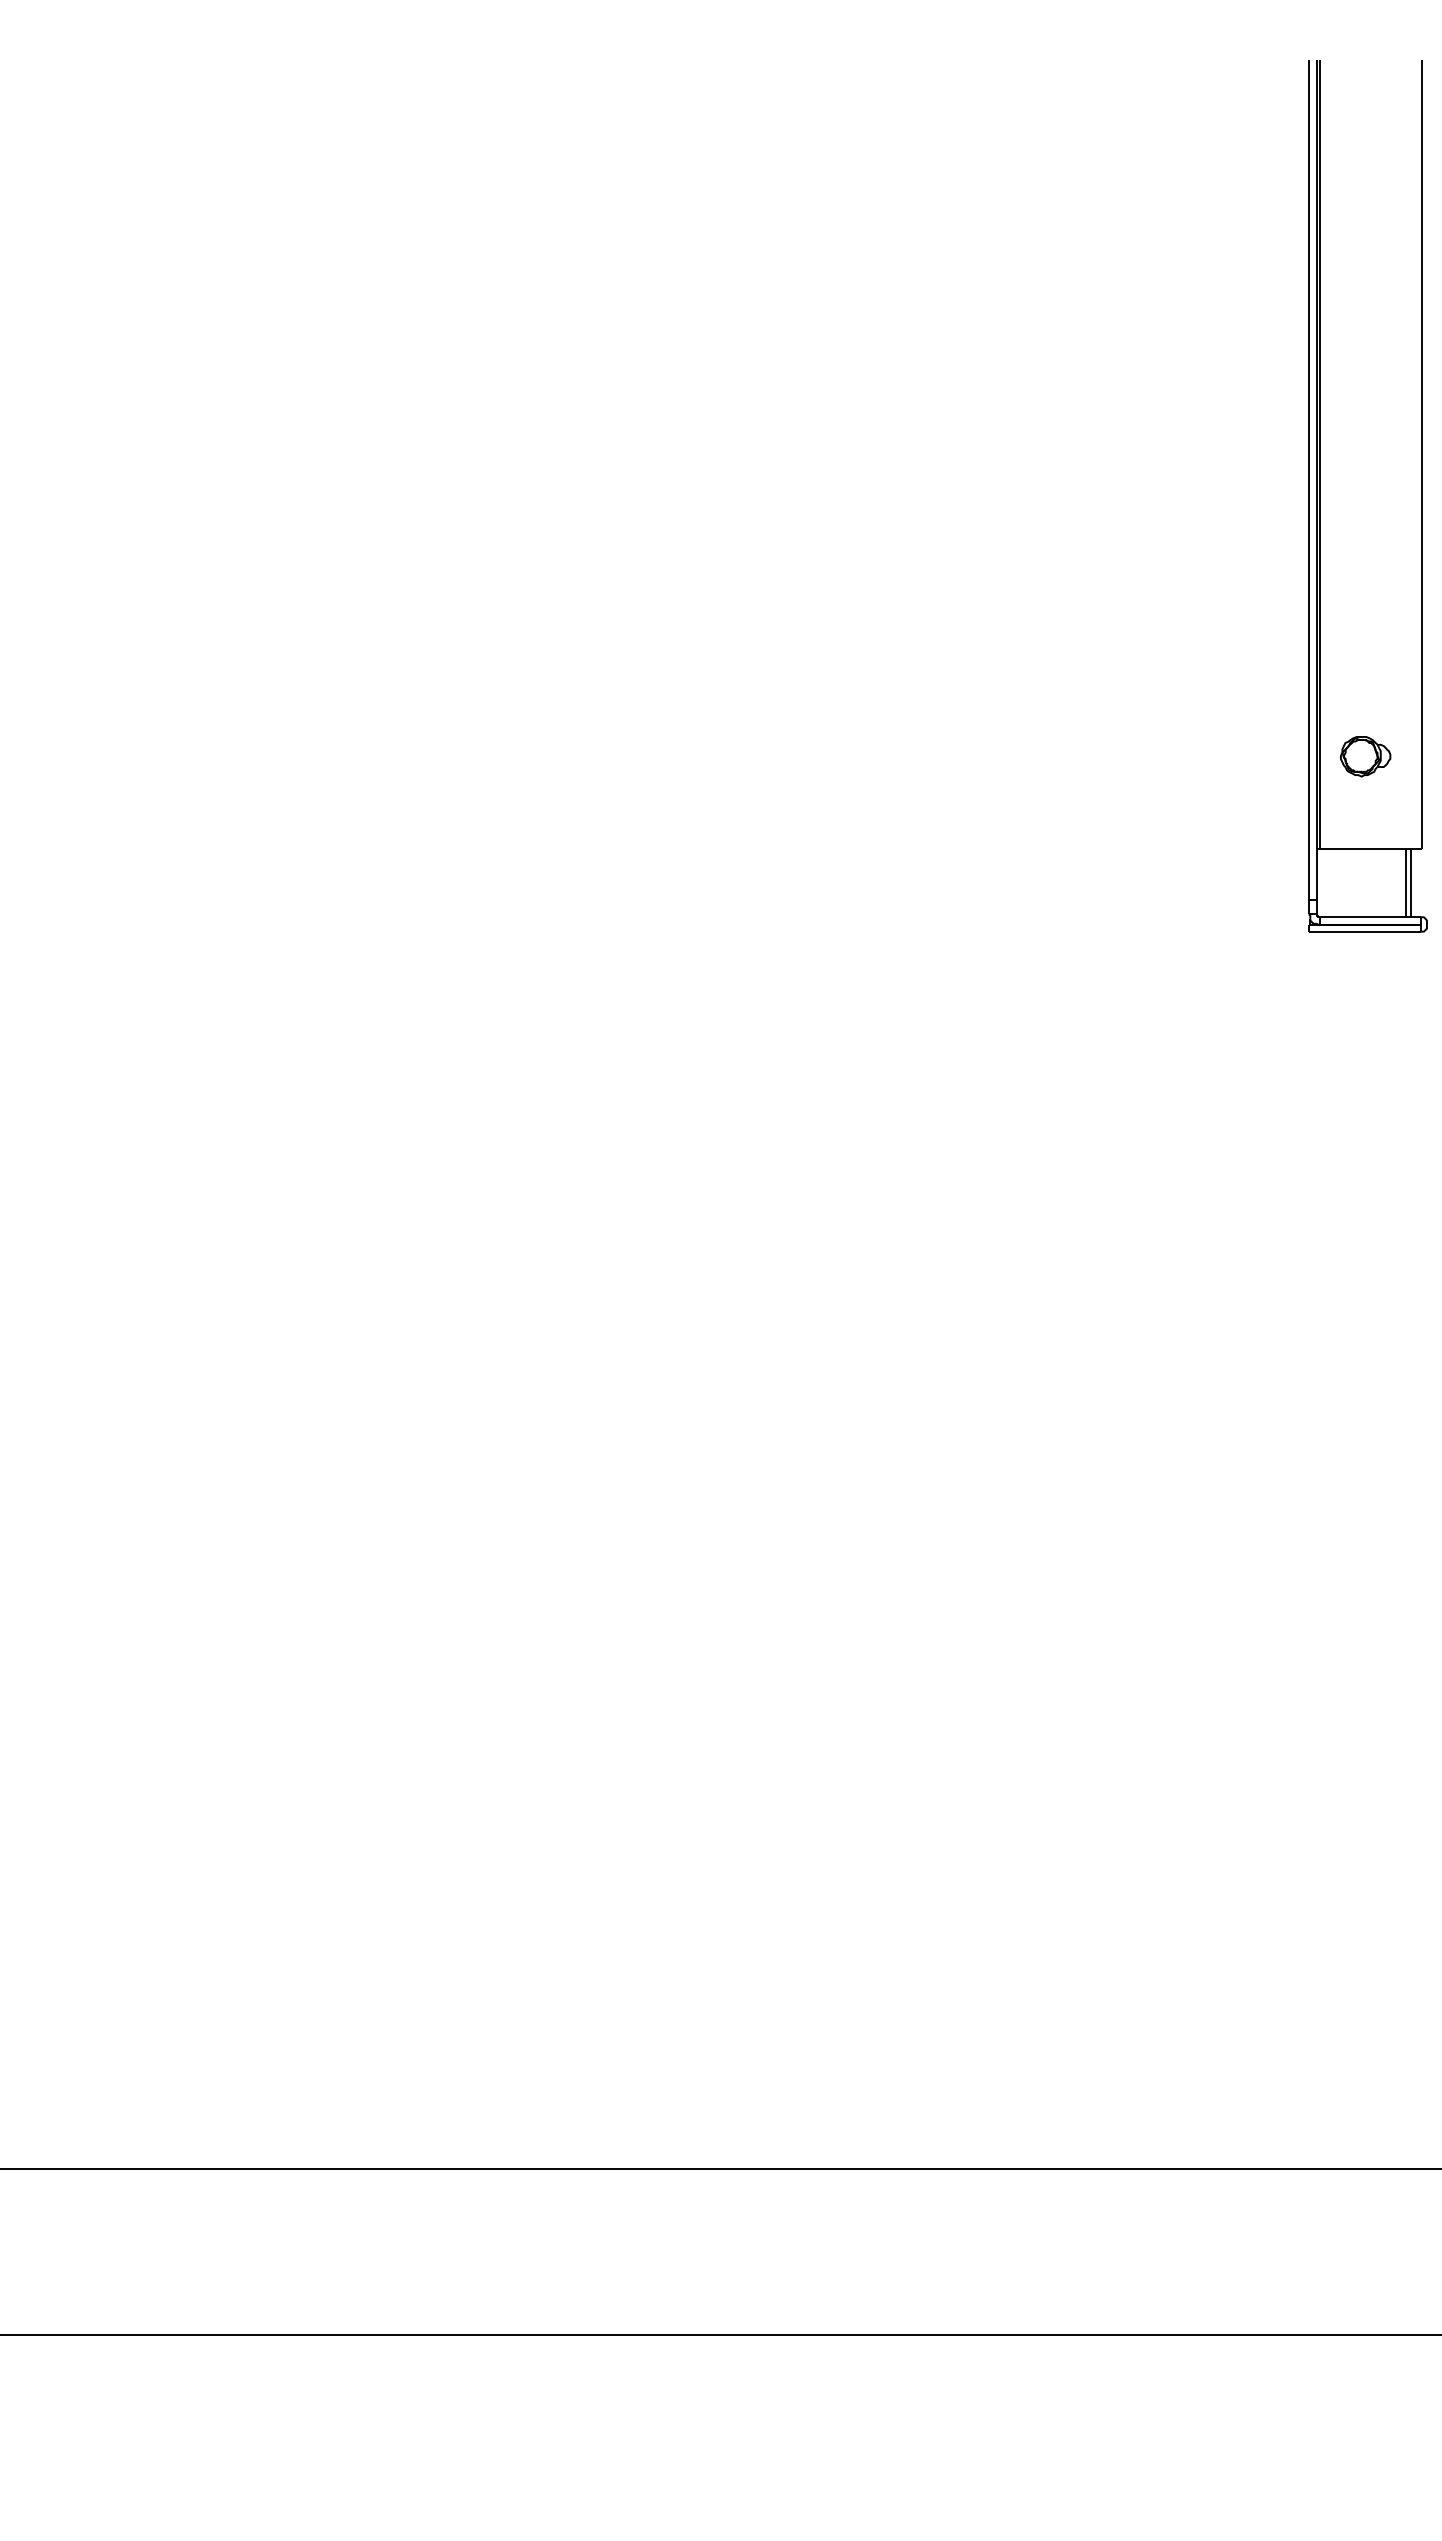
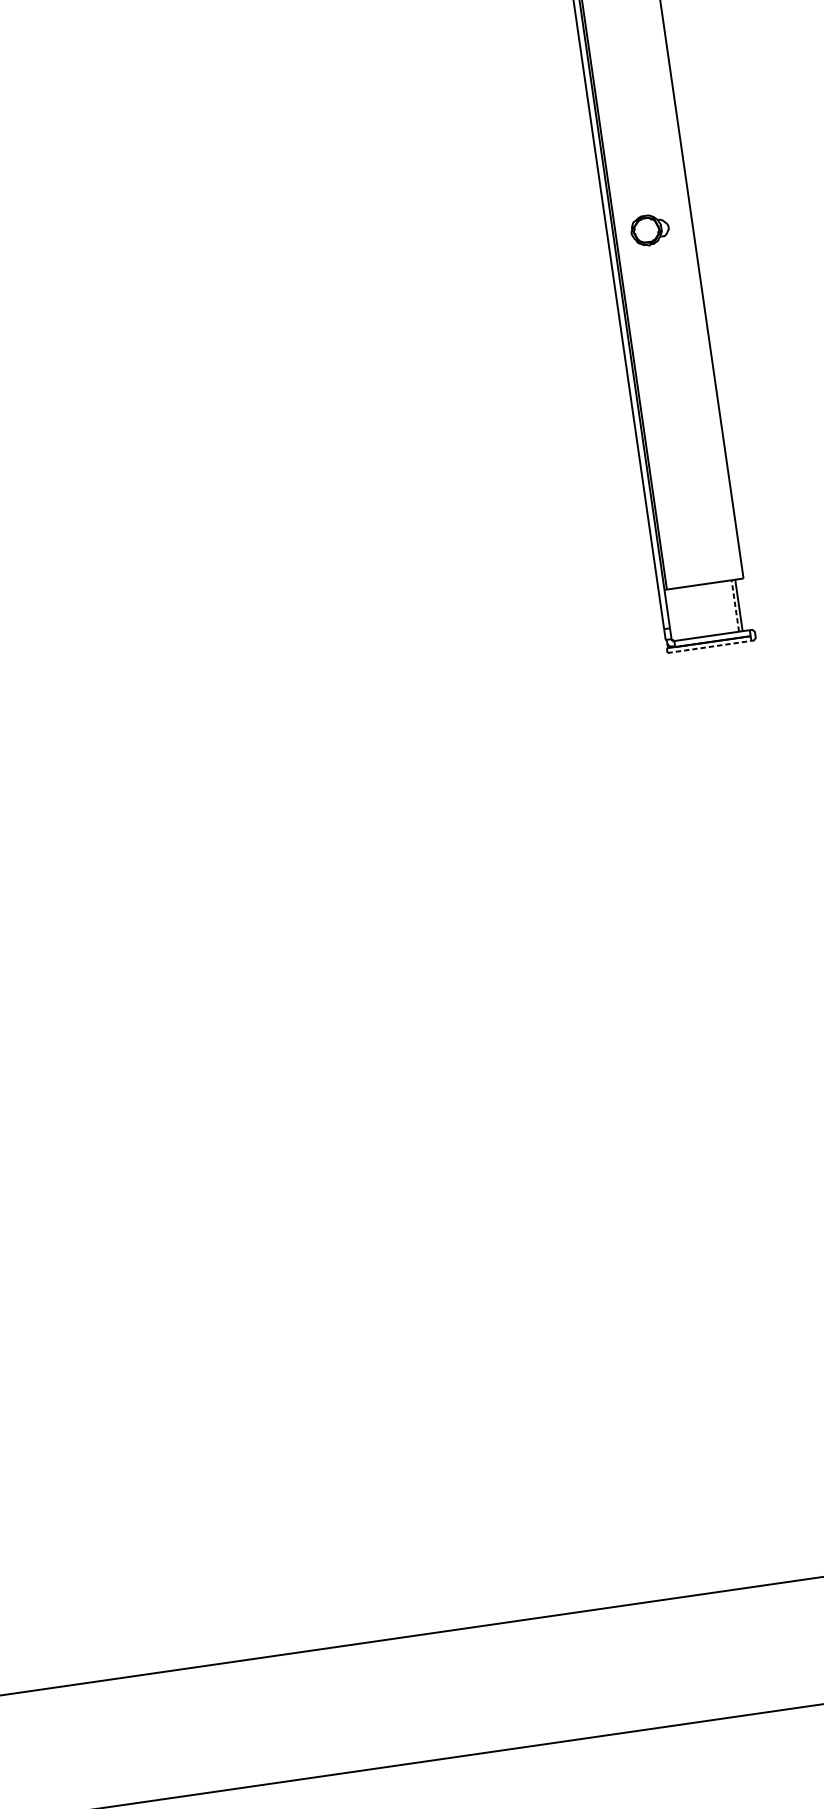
part: (1365, 756) -> (650, 230), moved
line: (1406, 882) -> (735, 605), solid -> dashed
line: (1364, 931) -> (709, 646), solid -> dashed

